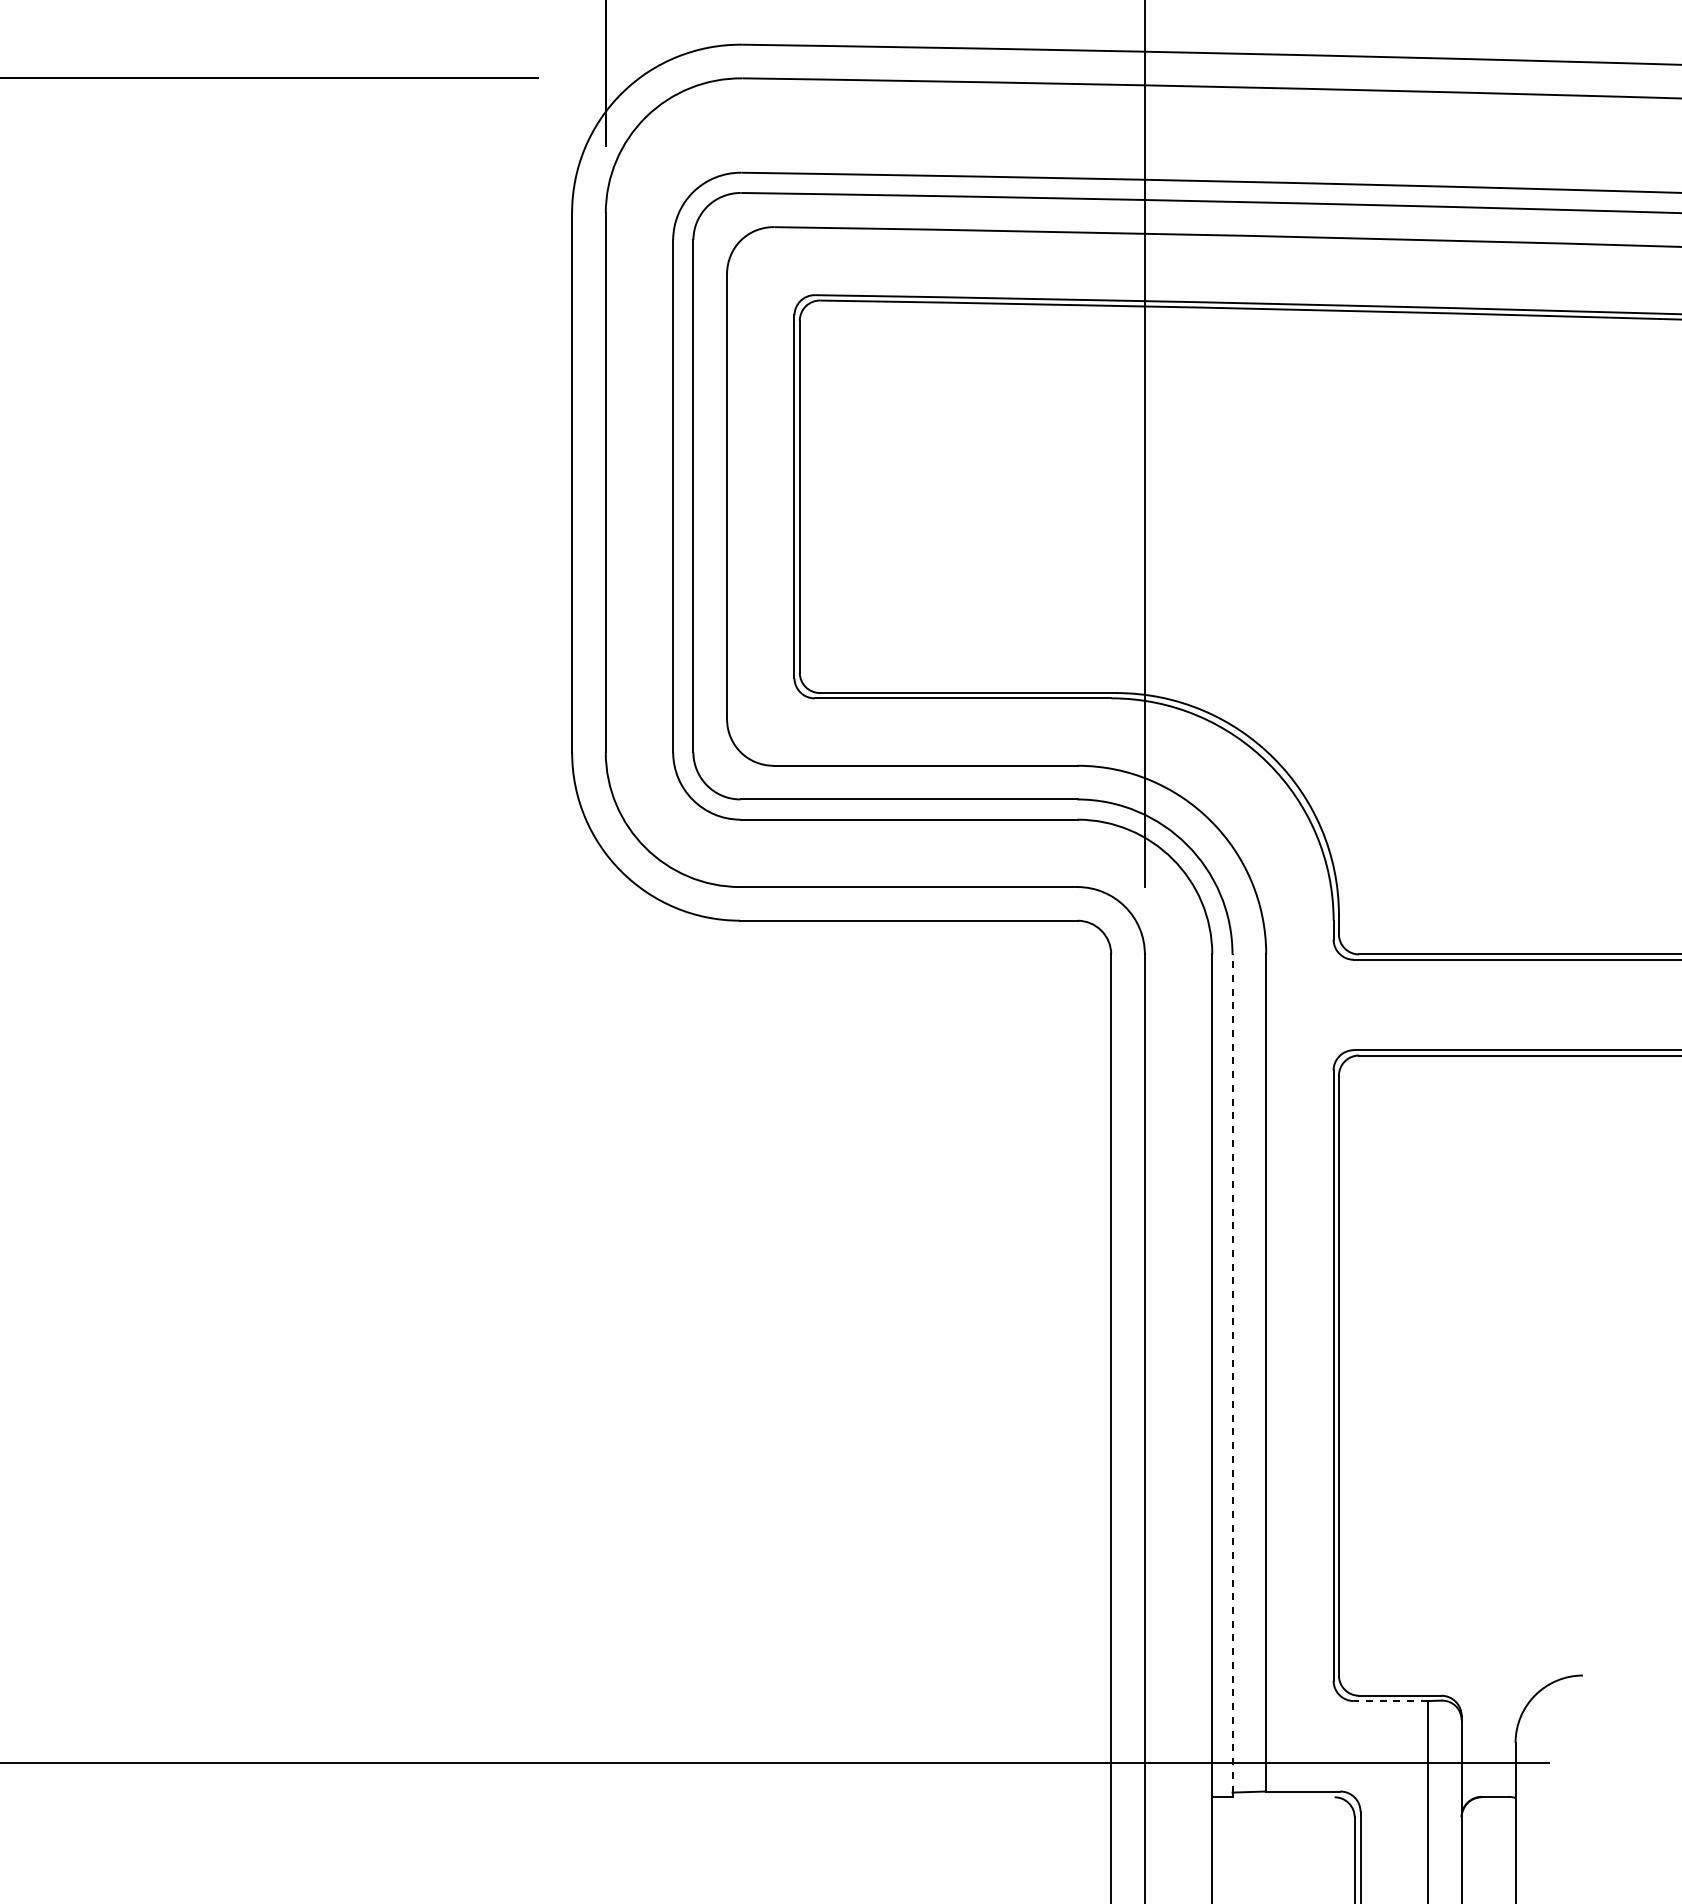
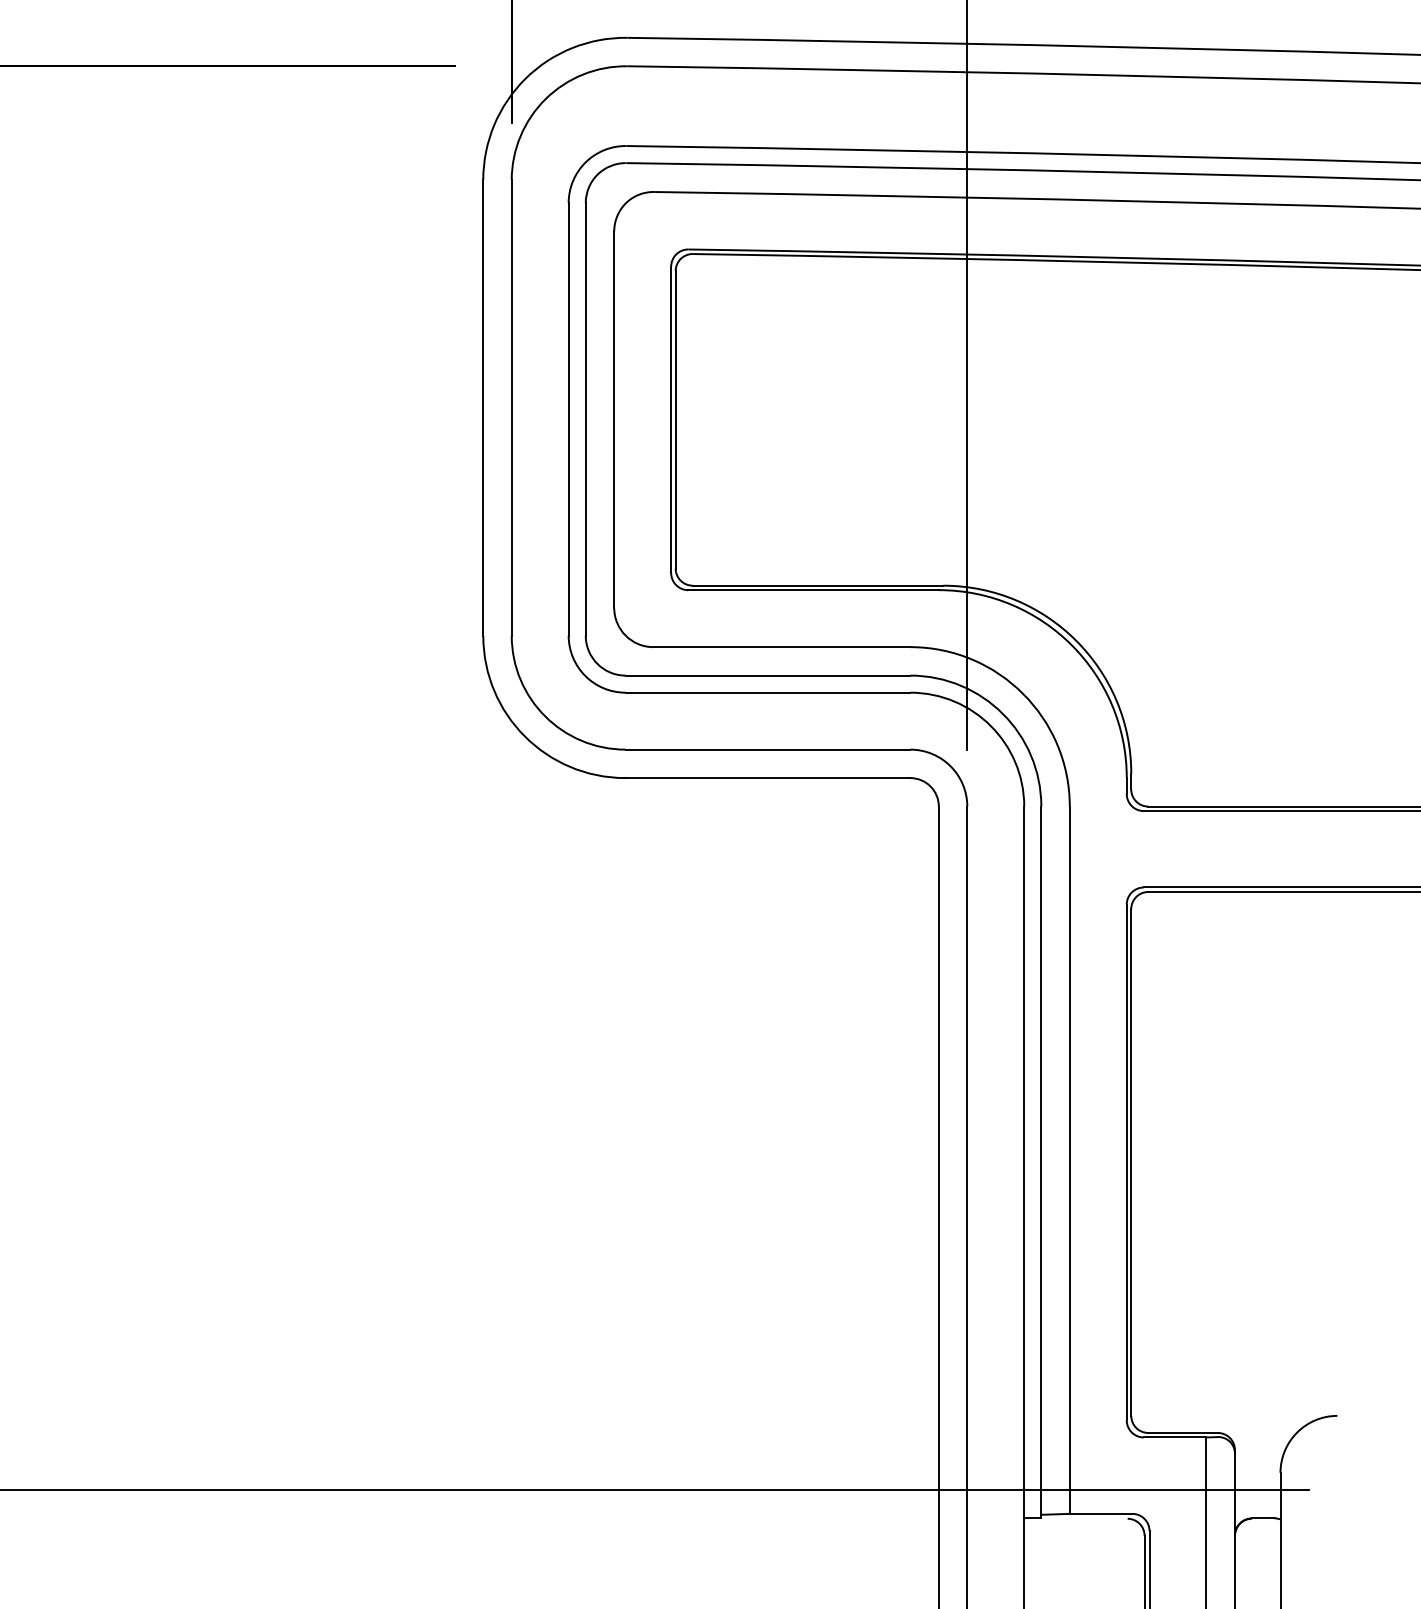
line: (1232, 1373) -> (1041, 1160), dashed -> solid
line: (1390, 1701) -> (1174, 1437), dashed -> solid

